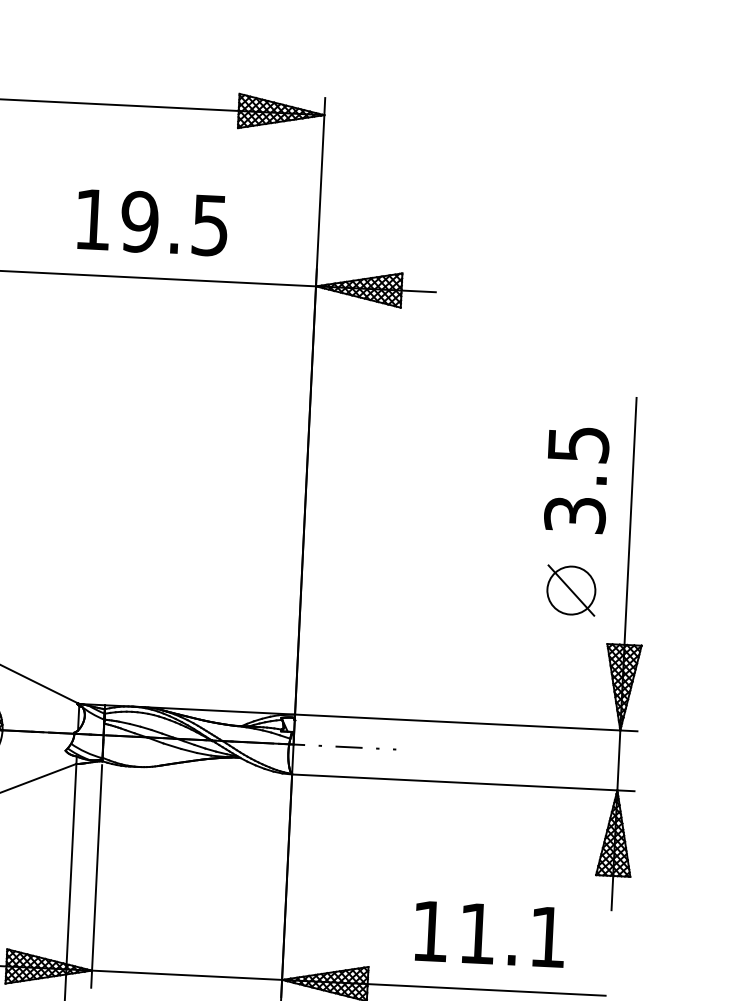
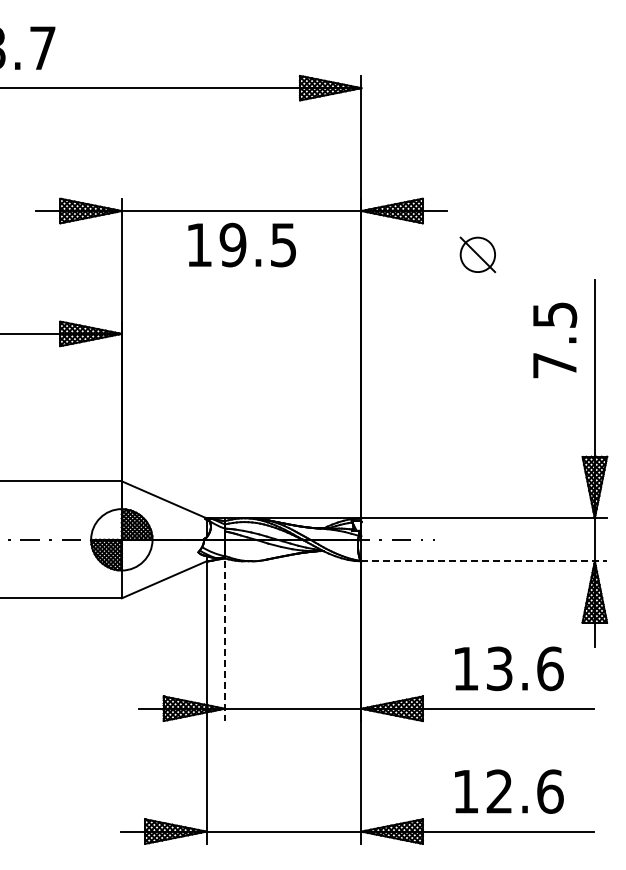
text: (151, 221) -> (241, 244), moved
text: (574, 514) -> (554, 365), 3.5 -> 7.5
part: (570, 590) -> (477, 254), moved
line: (463, 783) -> (484, 561), solid -> dashed
line: (97, 876) -> (225, 641), solid -> dashed
text: (513, 935) -> (525, 668), 11.1 -> 13.6

